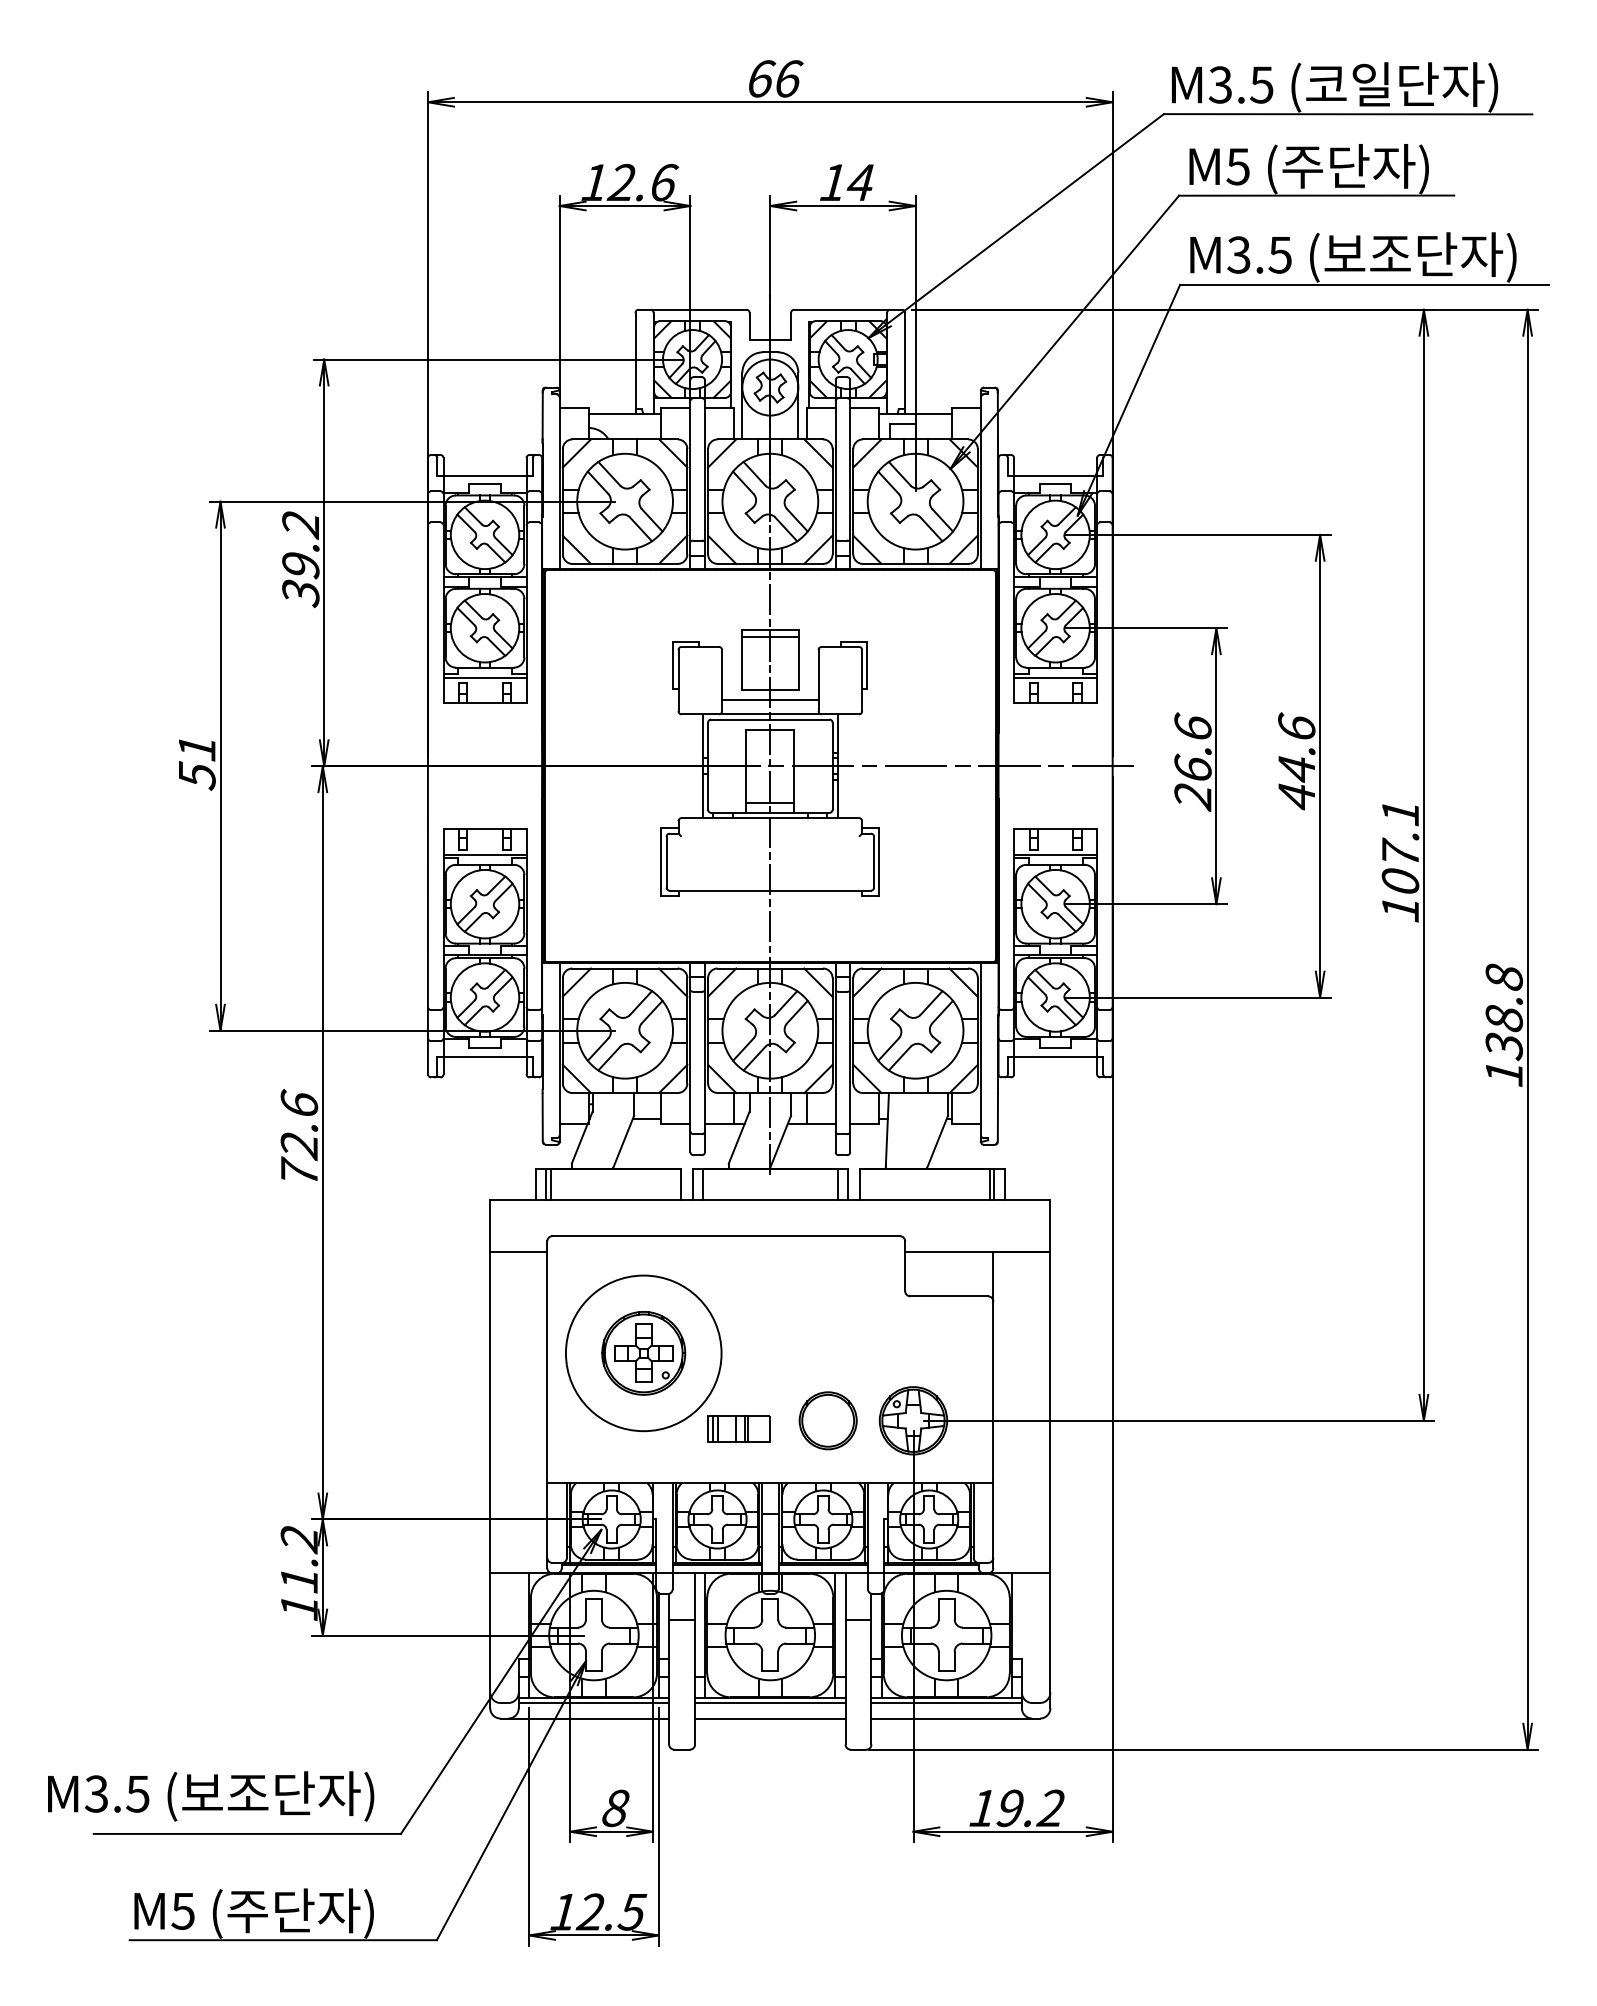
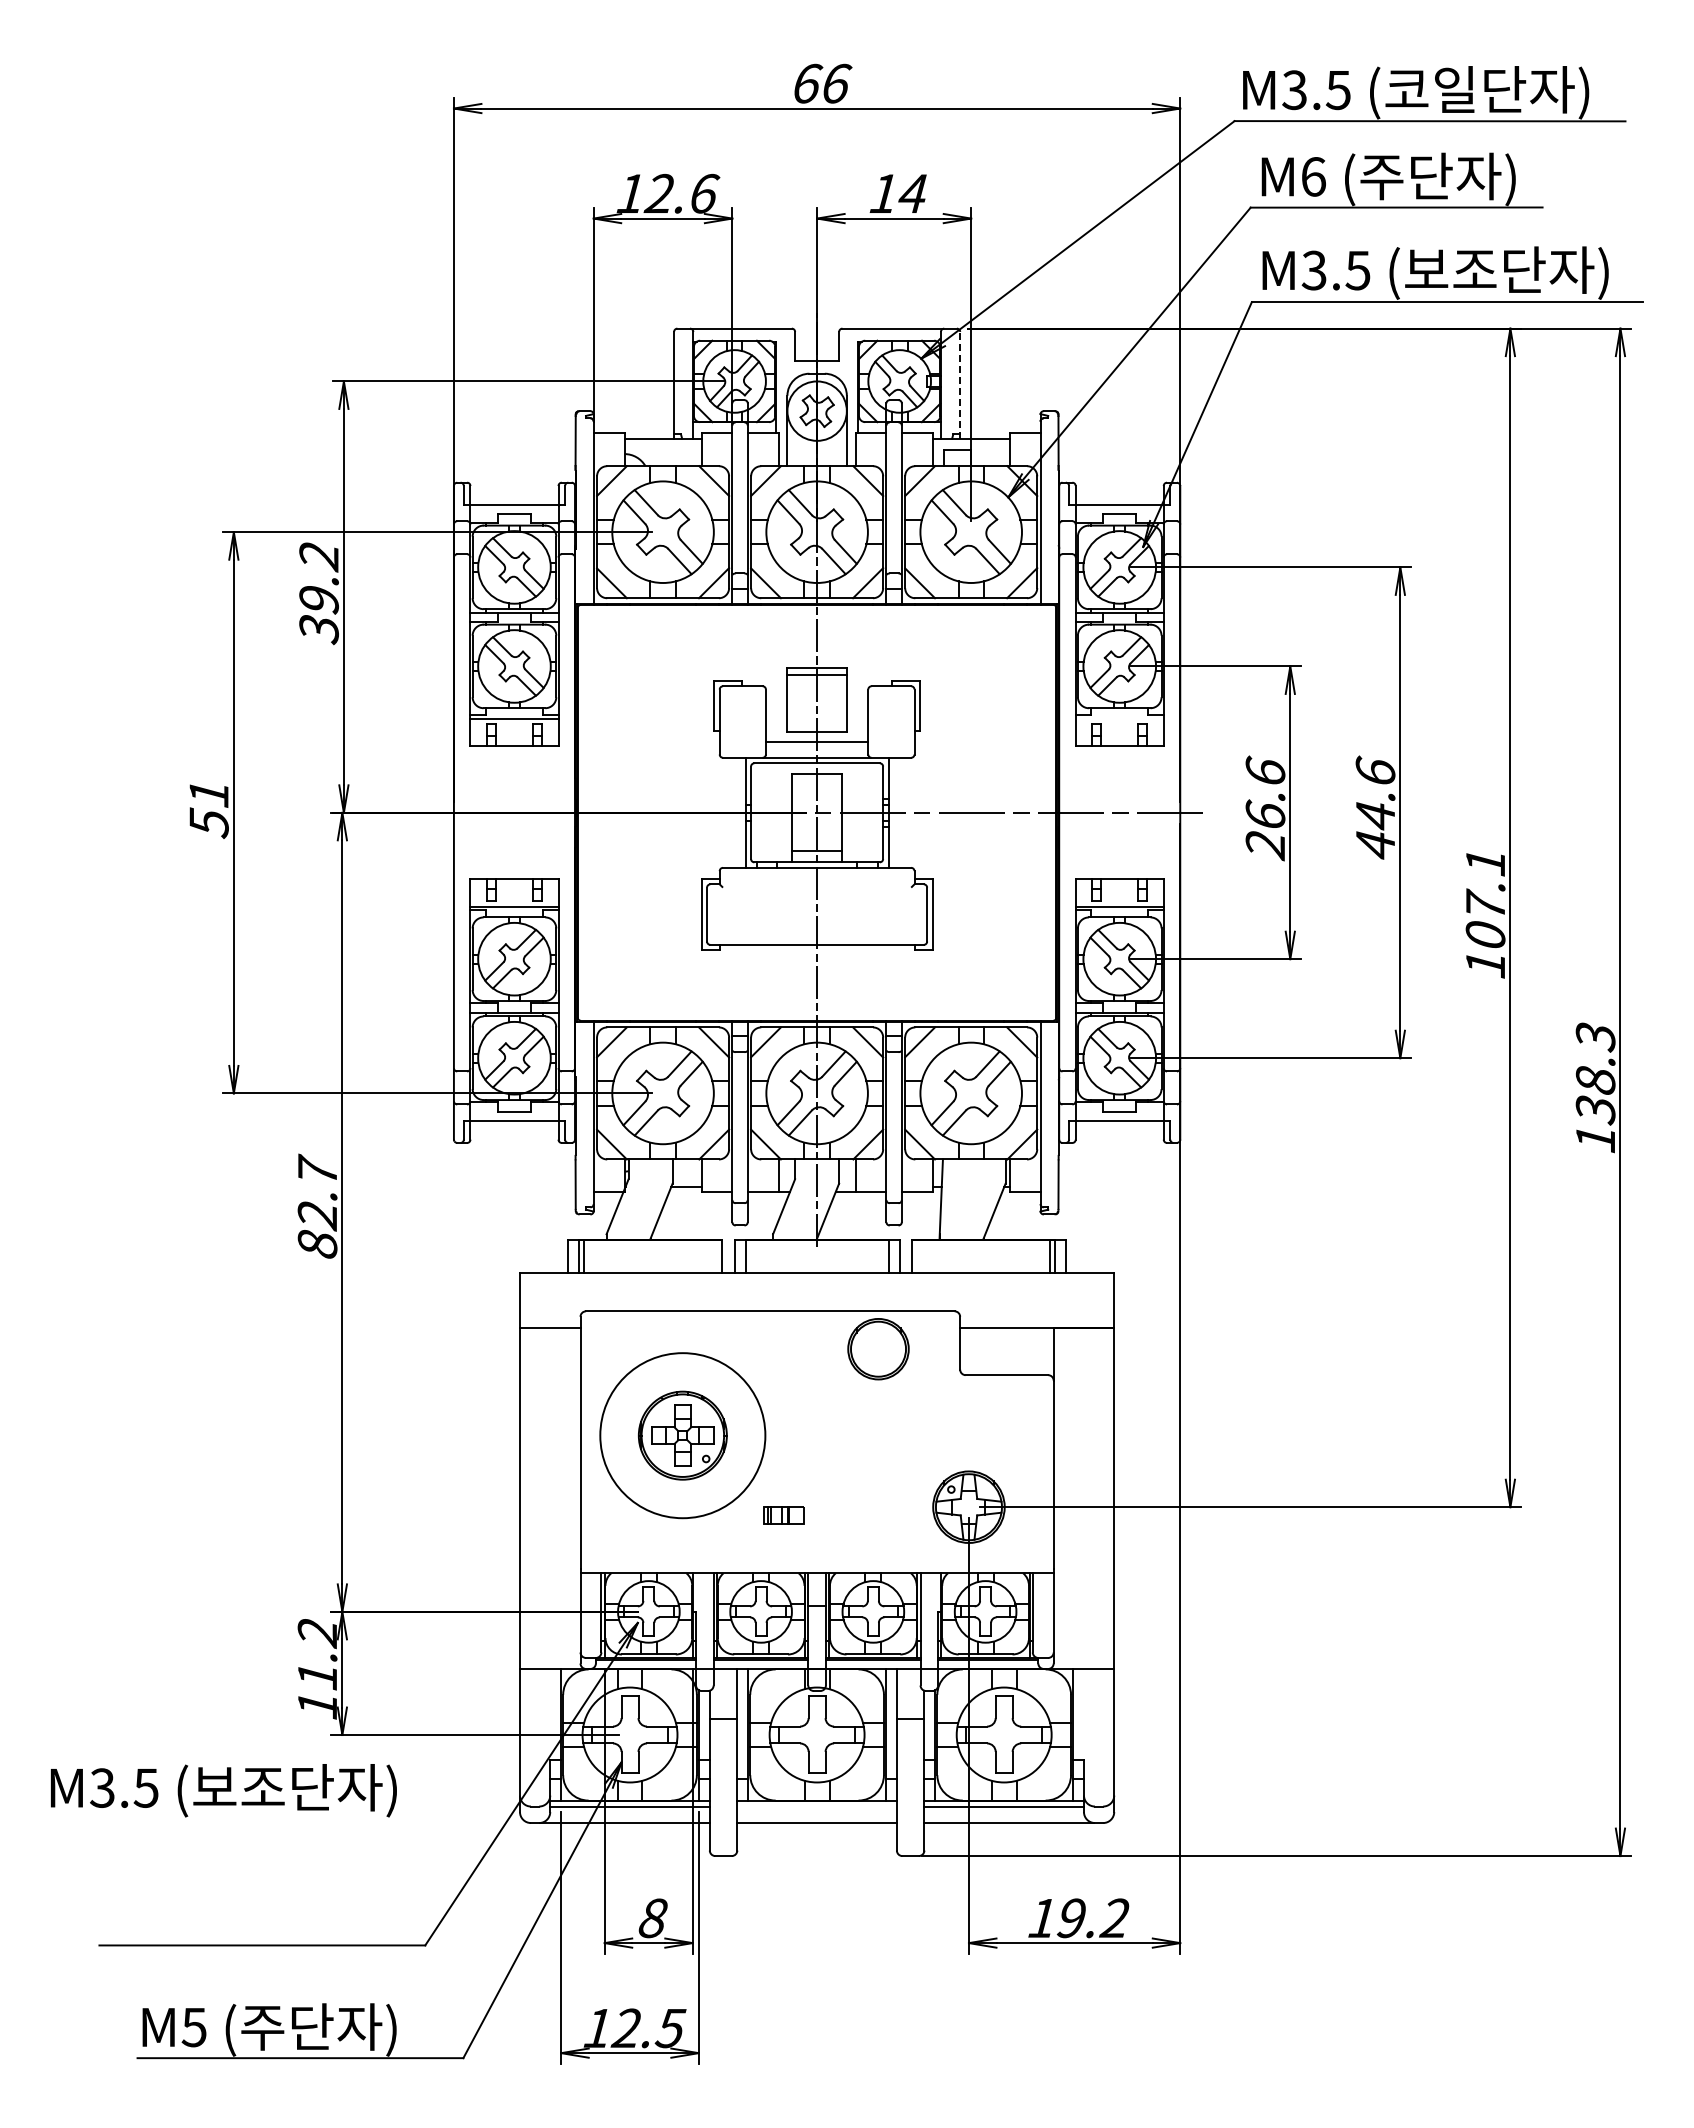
text: (1237, 166) -> (1312, 176), M5 -> M6
line: (905, 362) -> (960, 384), solid -> dashed
line: (1055, 677) -> (1119, 718), removed
text: (1504, 978) -> (1595, 1037), 138.8 -> 138.3
text: (299, 1136) -> (317, 1205), 72.6 -> 82.7
part: (828, 1421) -> (878, 1349), moved
part: (738, 1428) -> (783, 1515), size x0.6
line: (769, 1702) -> (816, 1806), removed
text: (210, 1796) -> (223, 1790), moved

